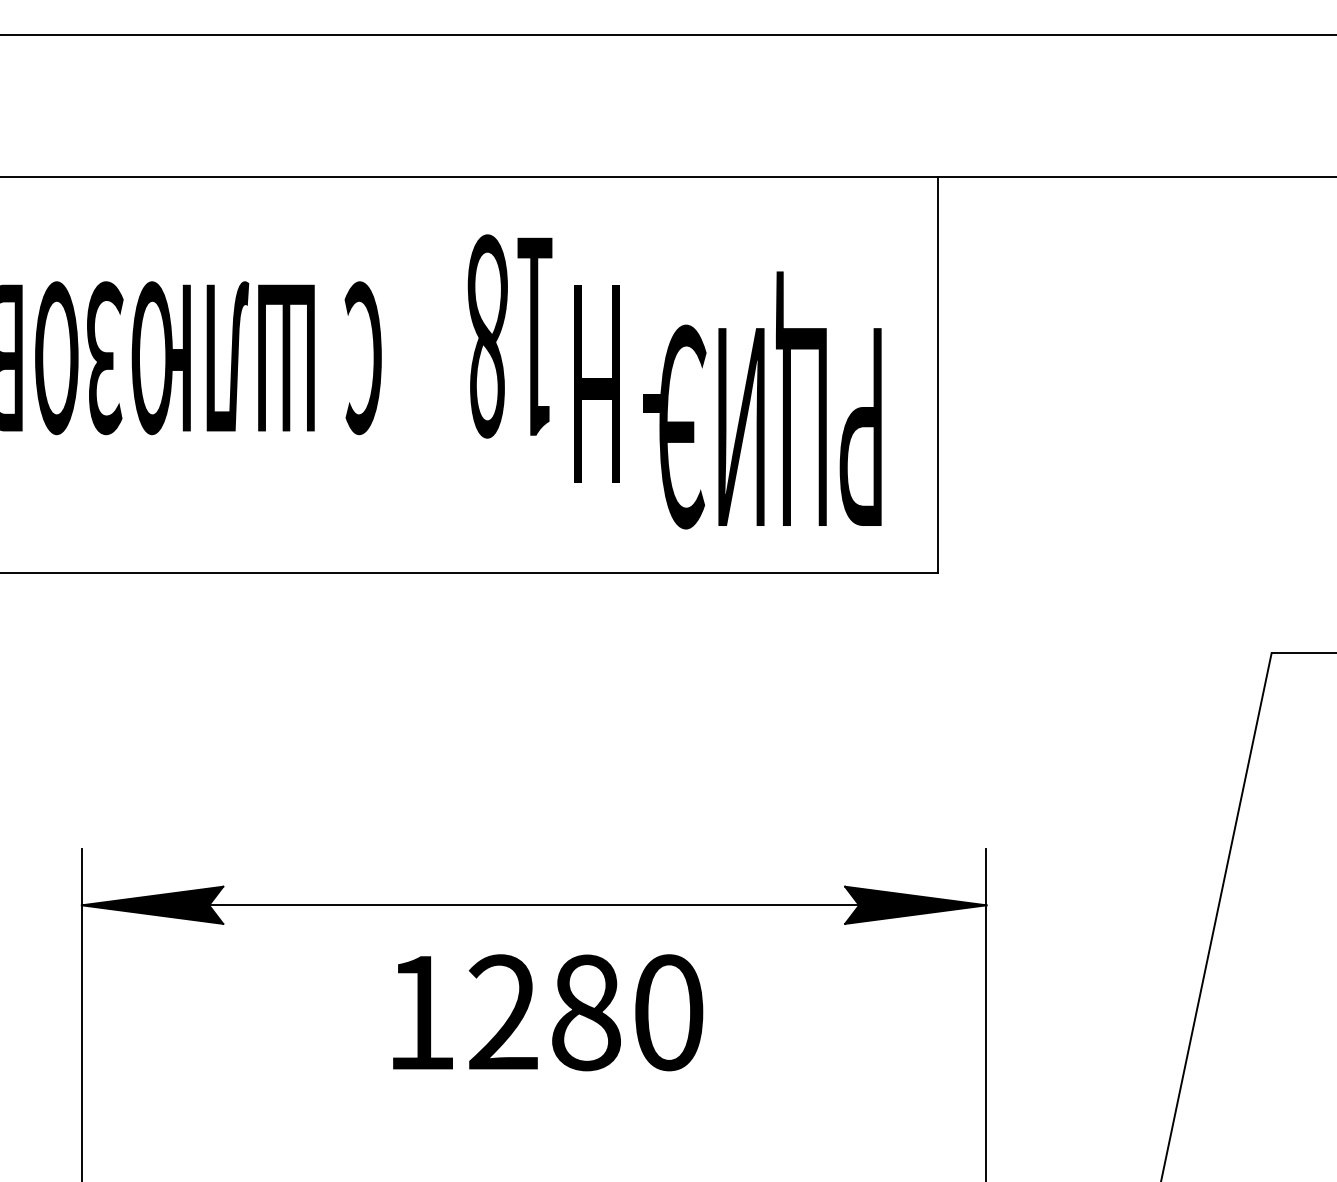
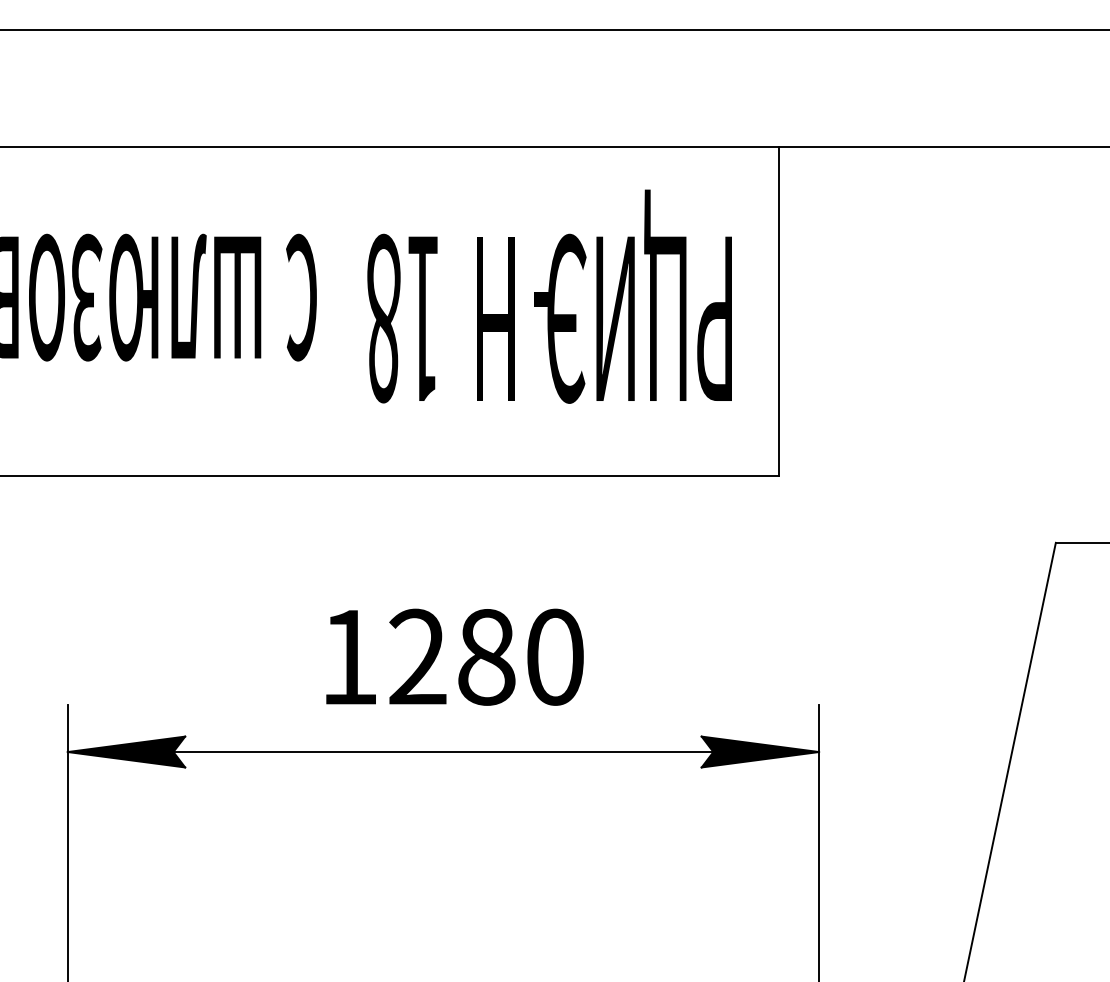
text: (510, 336) -> (402, 318), moved
text: (761, 400) -> (632, 296), moved
text: (547, 1011) -> (454, 656), moved

